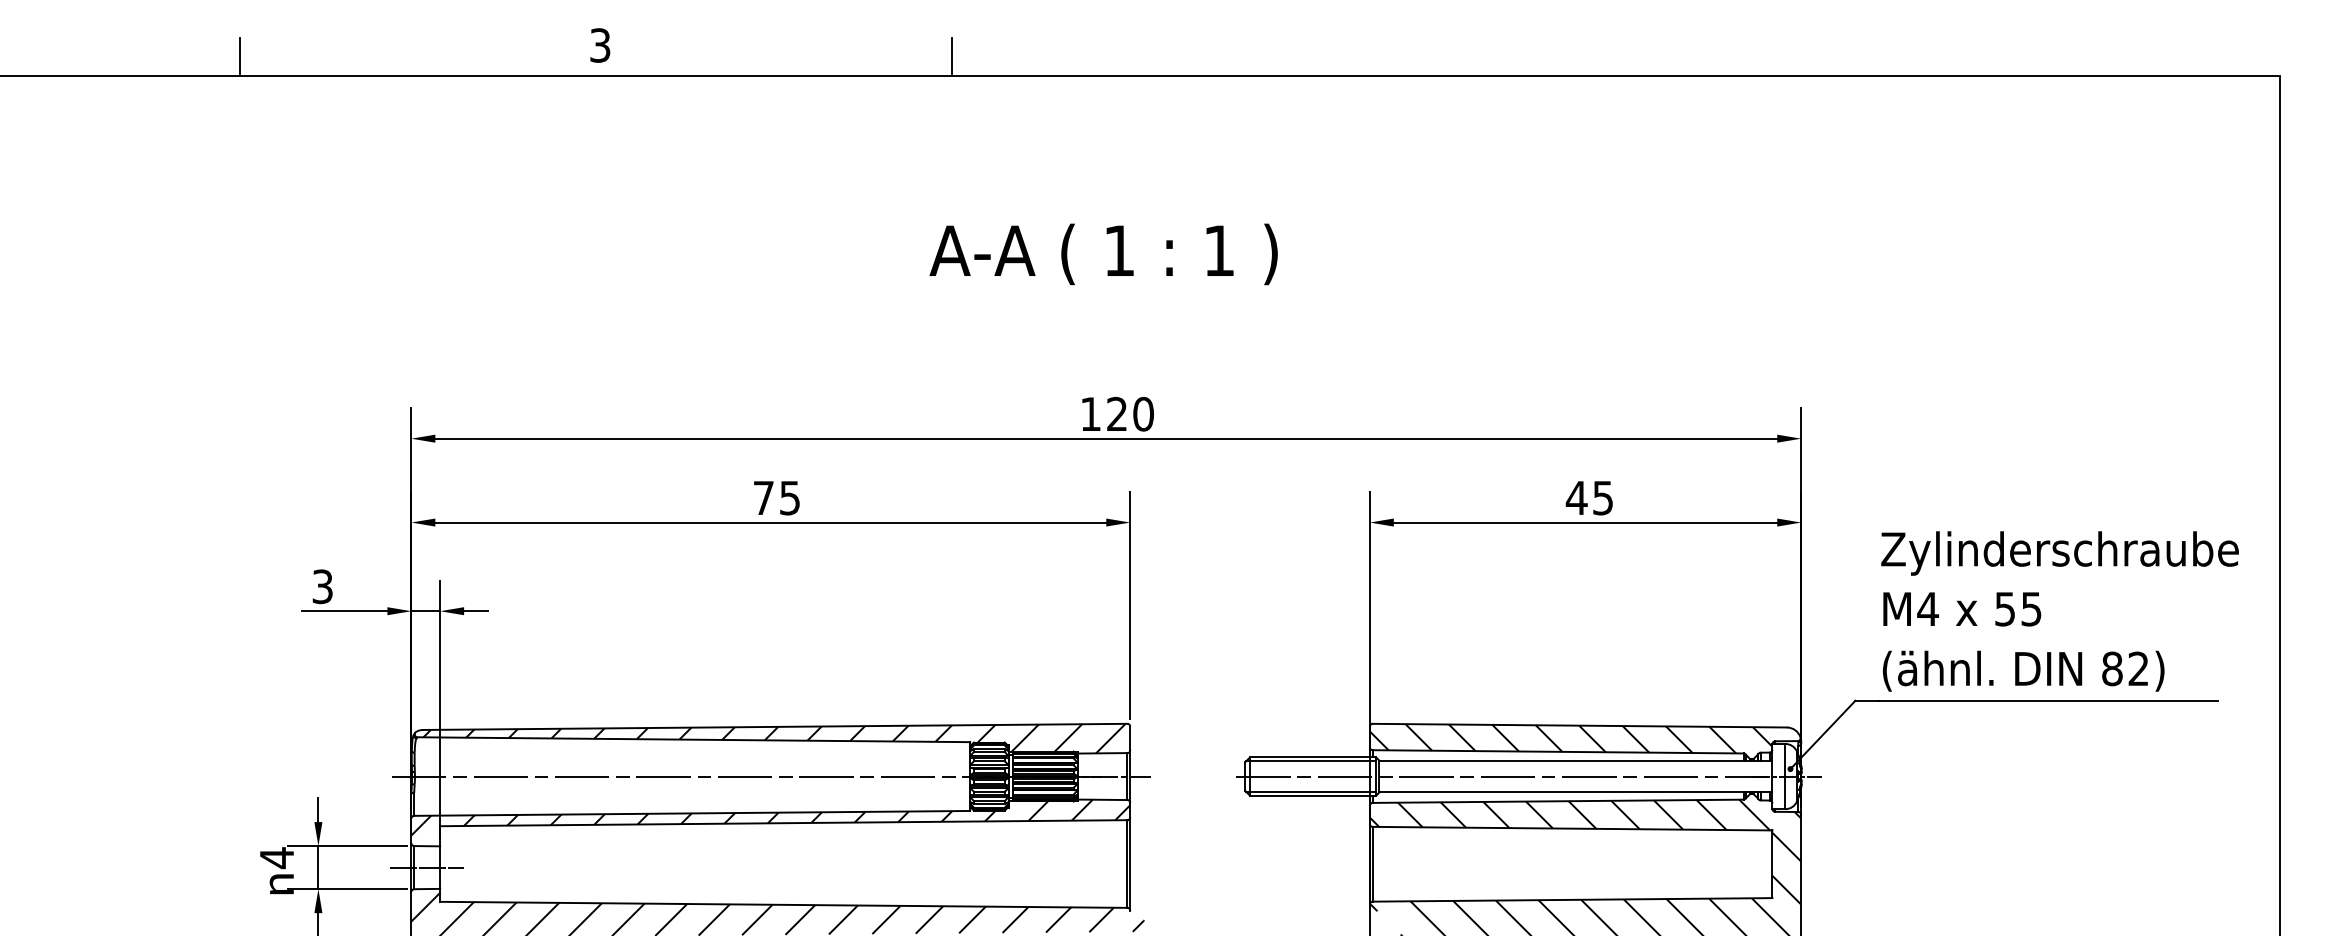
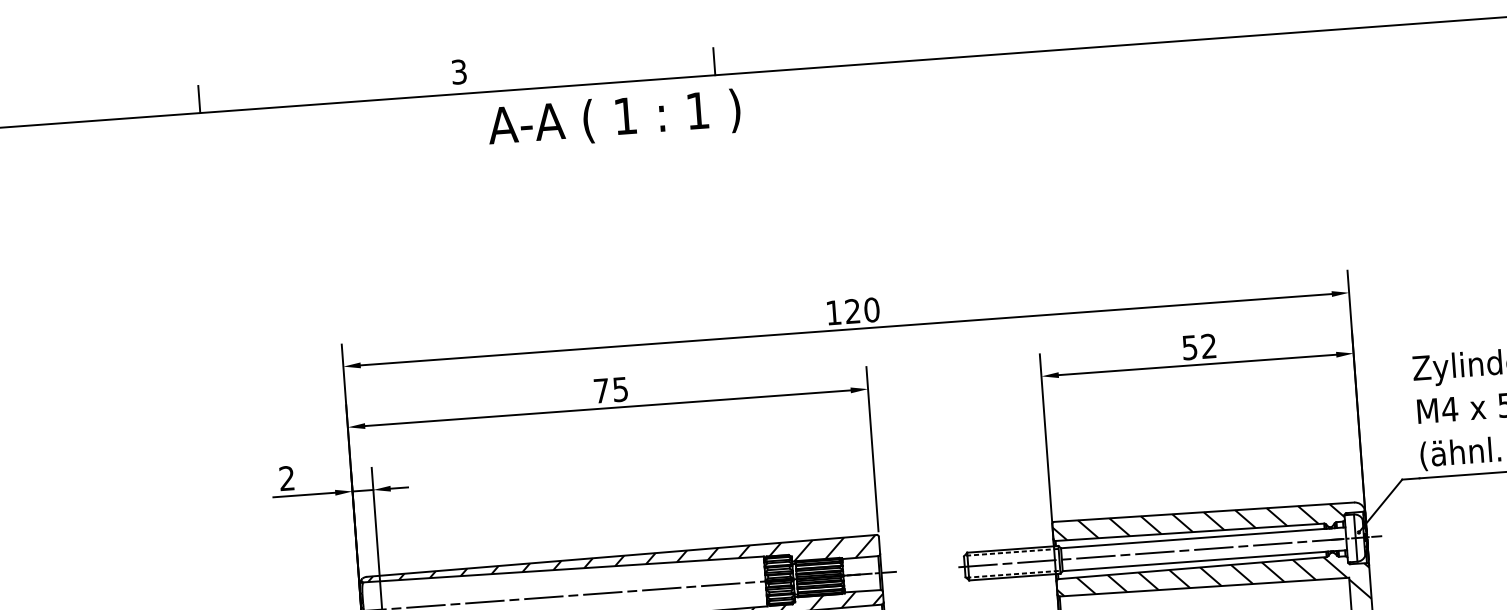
text: (1103, 254) -> (614, 119), moved
text: (1588, 497) -> (1198, 346), 45 -> 52
text: (322, 586) -> (286, 478), 3 -> 2
line: (1311, 761) -> (1011, 552), solid -> dashed
line: (1311, 791) -> (1013, 574), solid -> dashed

